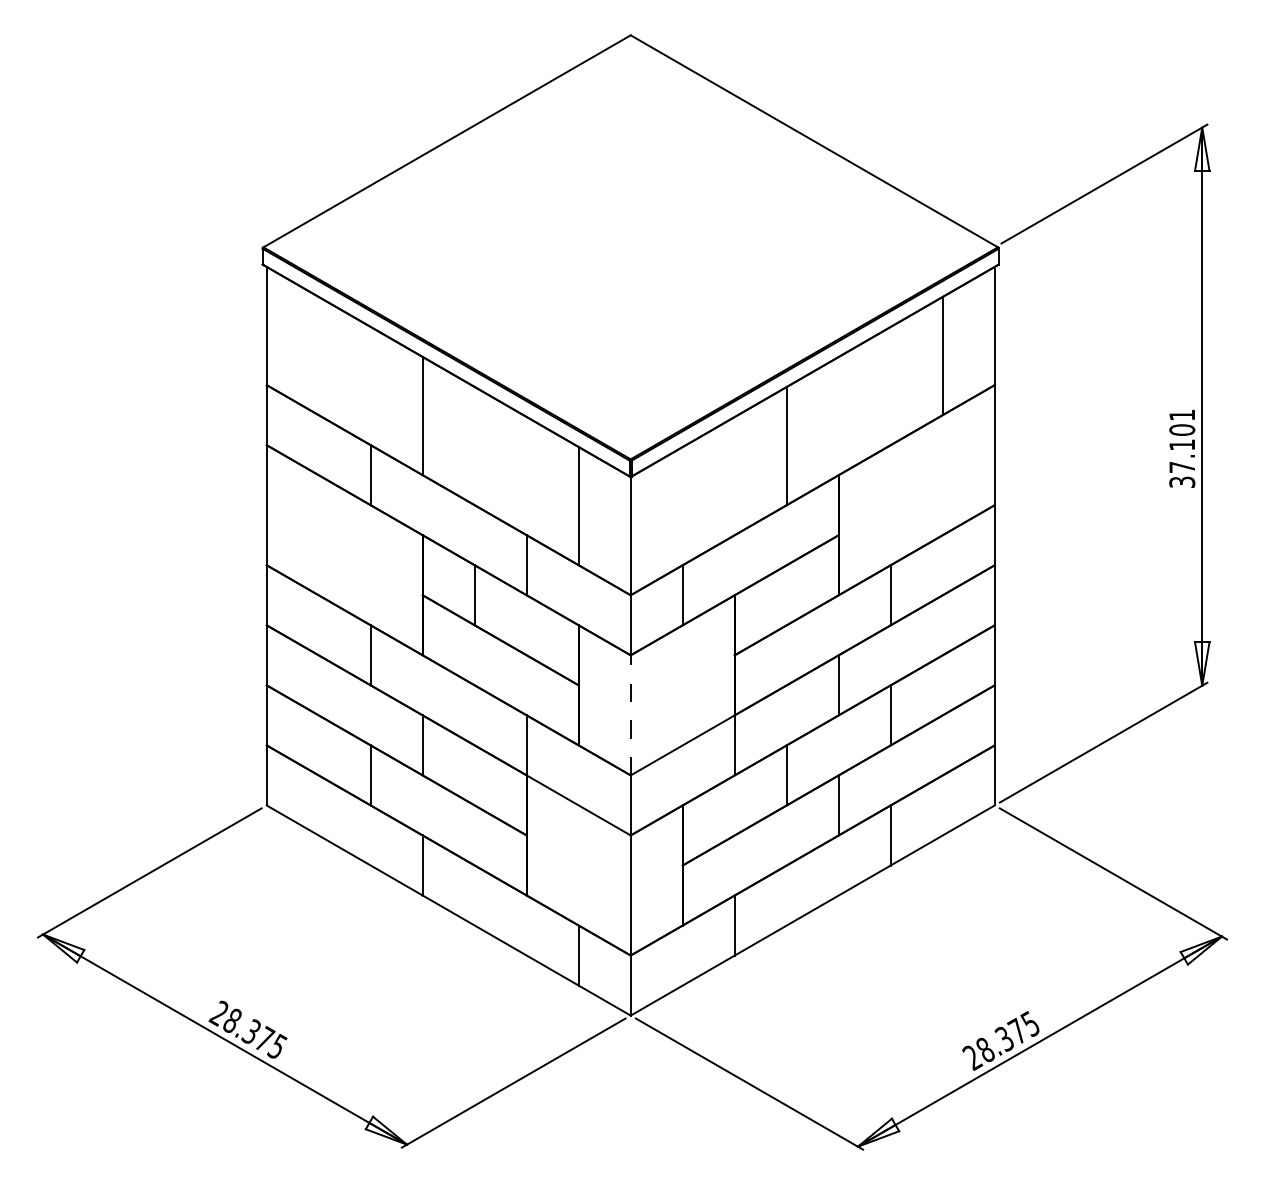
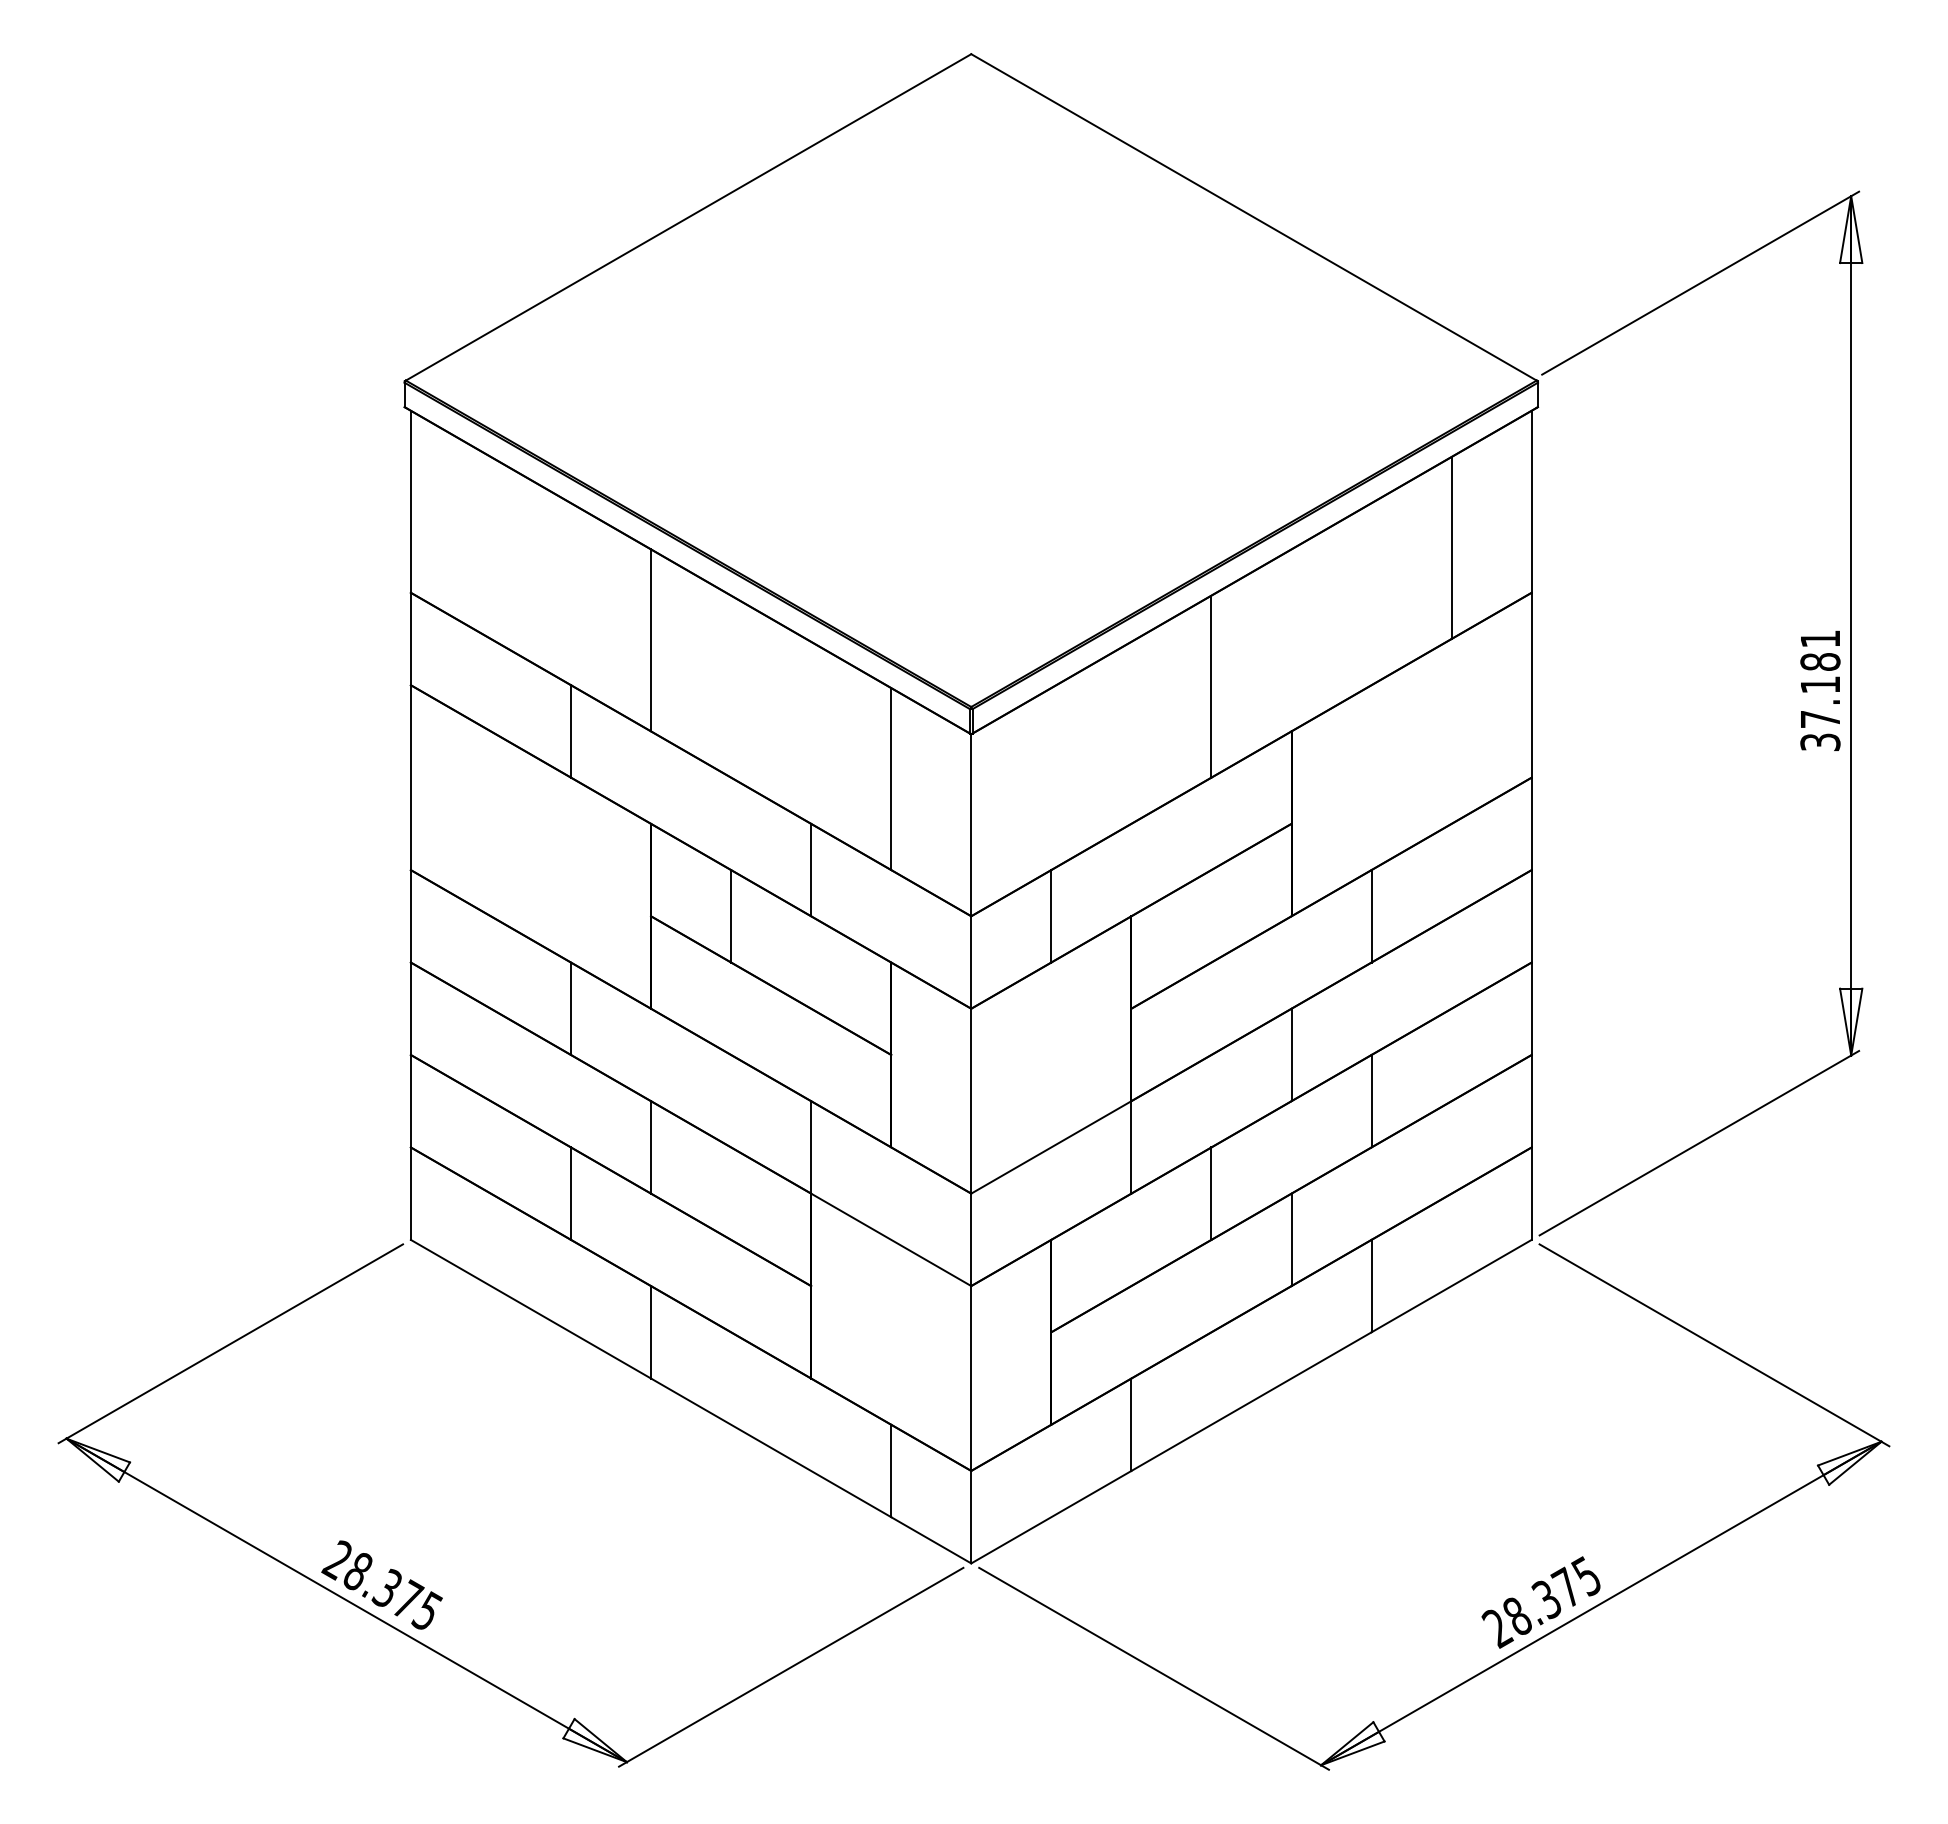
text: (1182, 429) -> (1820, 661), 37.101 -> 37.181
line: (630, 714) -> (970, 1099), dashed -> solid

